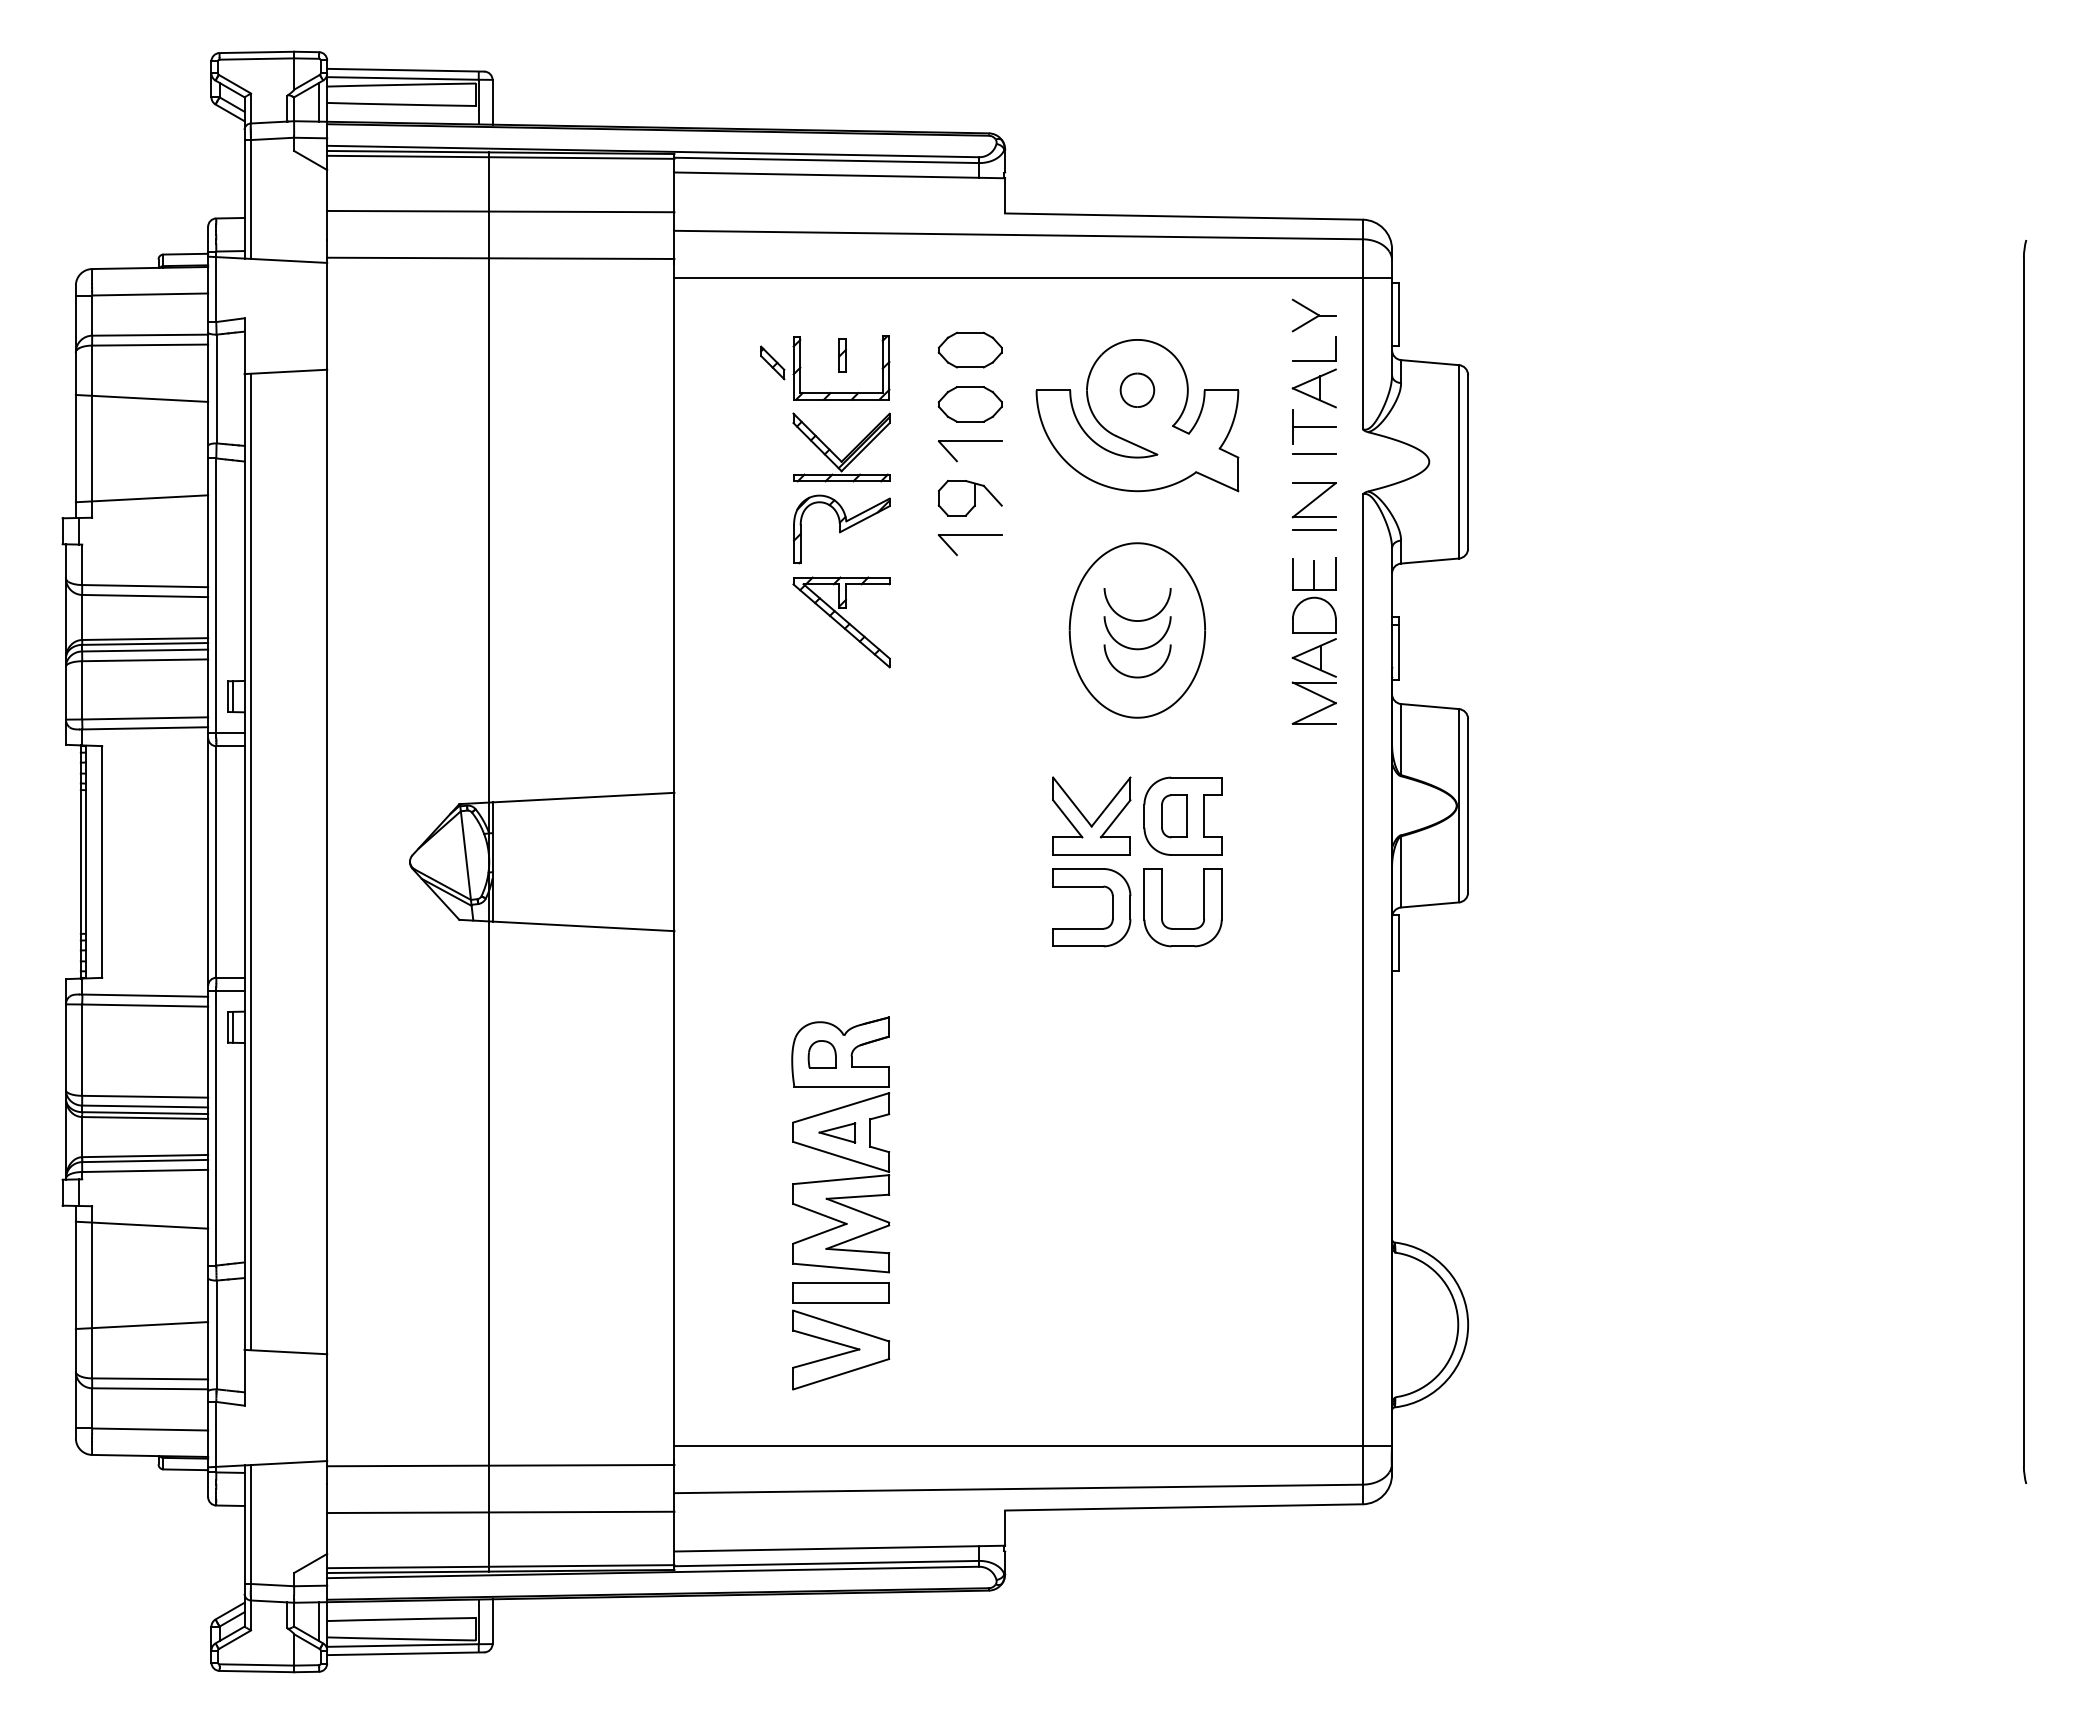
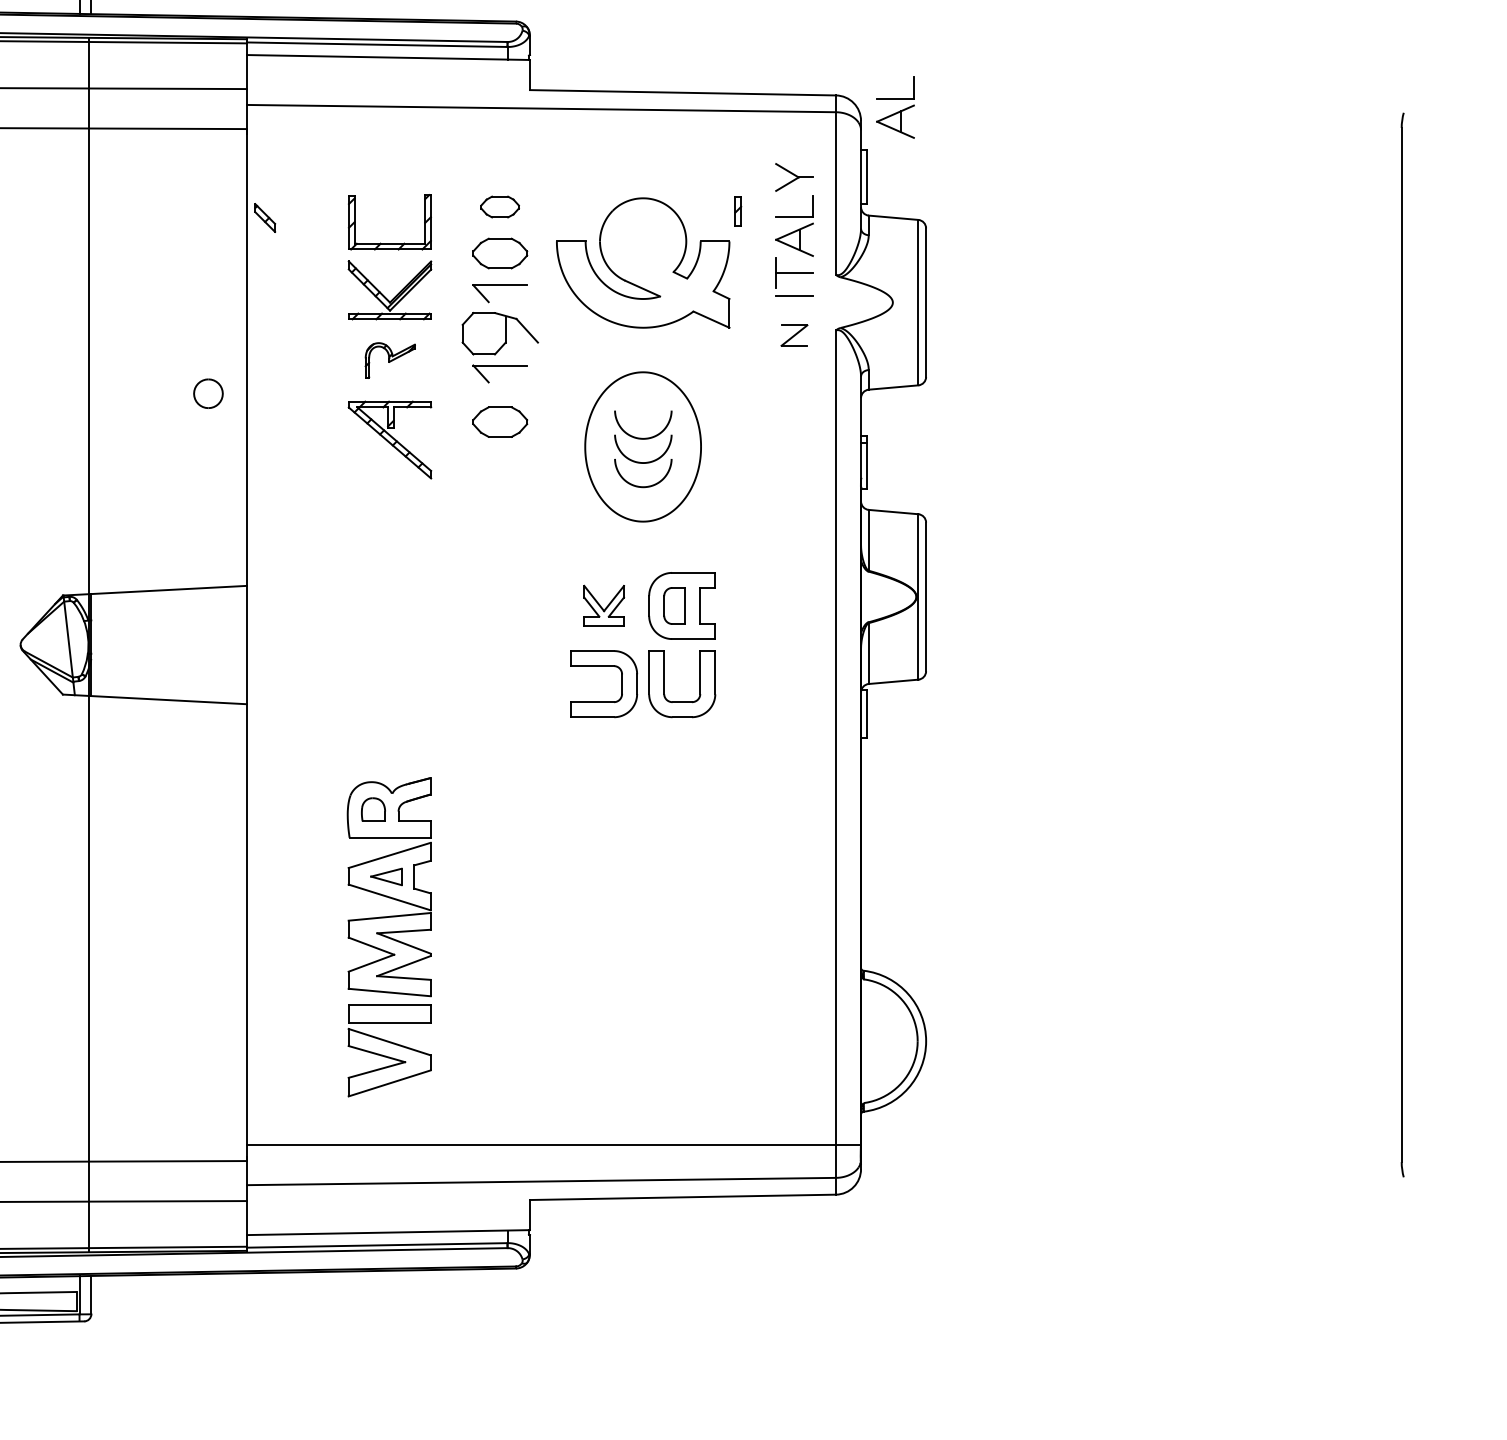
part: (1431, 234) -> (894, 108), added
line: (1033, 277) -> (554, 144), removed
part: (969, 349) -> (499, 206), size x0.7
part: (842, 355) -> (738, 211), moved
part: (772, 362) -> (264, 217), moved
part: (1137, 389) -> (208, 393), moved
part: (969, 498) -> (499, 334), size x1.4
part: (1313, 500) -> (793, 335), size x0.7
part: (841, 529) -> (389, 360), size x0.6
line: (1313, 530) -> (793, 361), removed
part: (970, 601) -> (500, 422), added
part: (1316, 646) -> (796, 460), removed
part: (1091, 815) -> (603, 605), size x0.6

